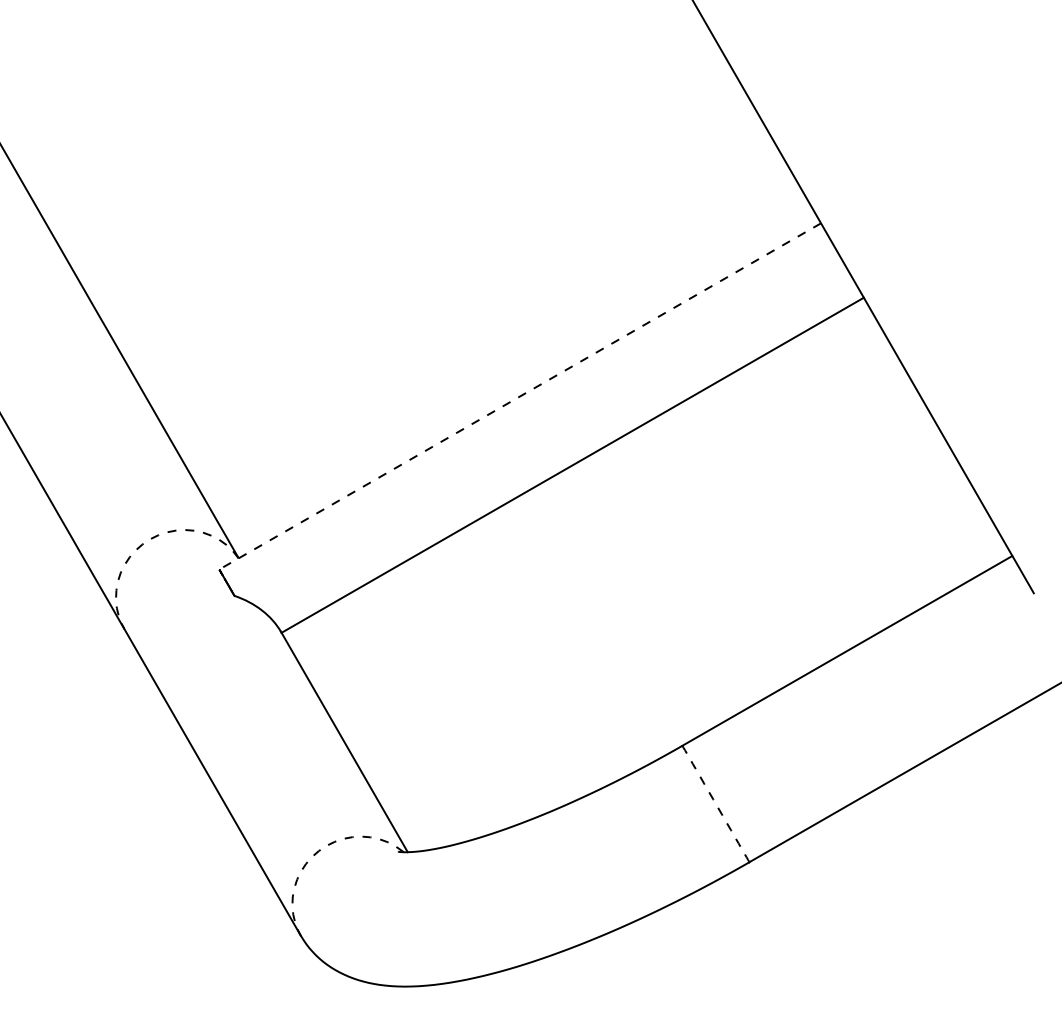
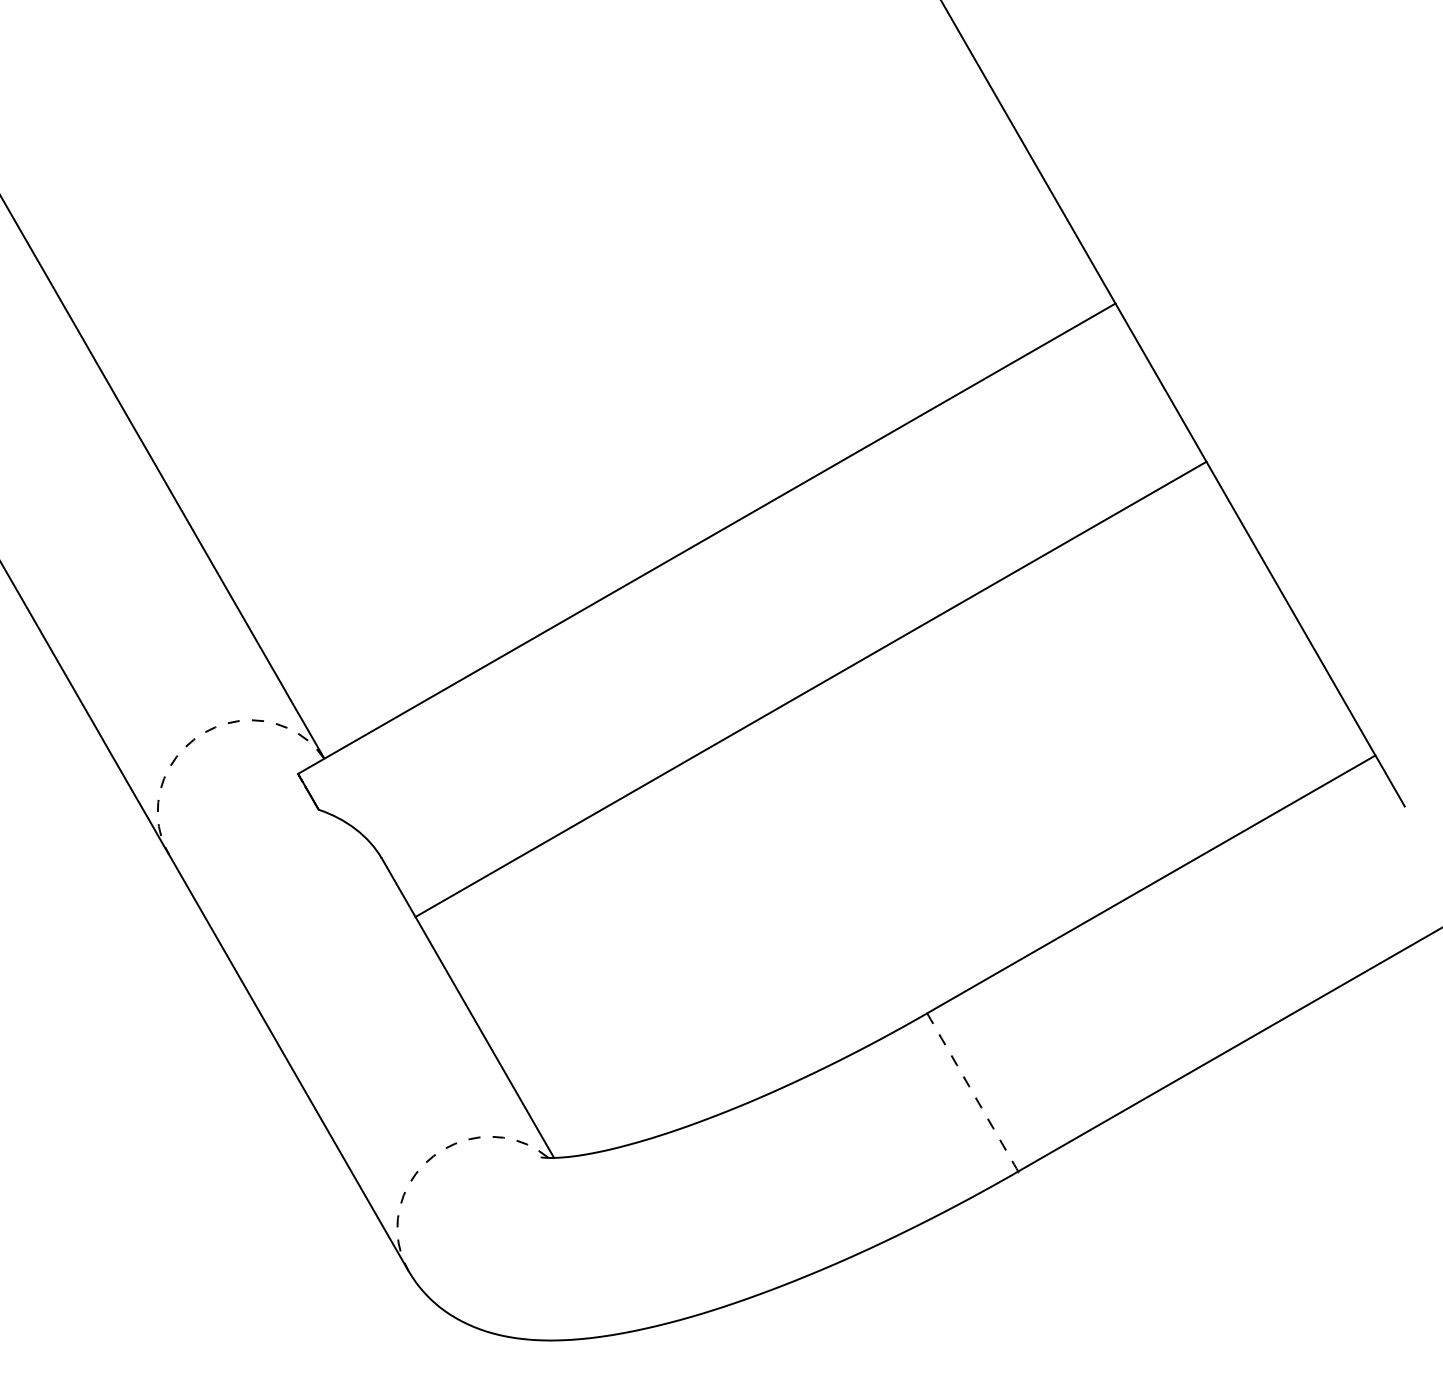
line: (519, 396) -> (706, 538), dashed -> solid
line: (572, 464) -> (810, 688), moved

